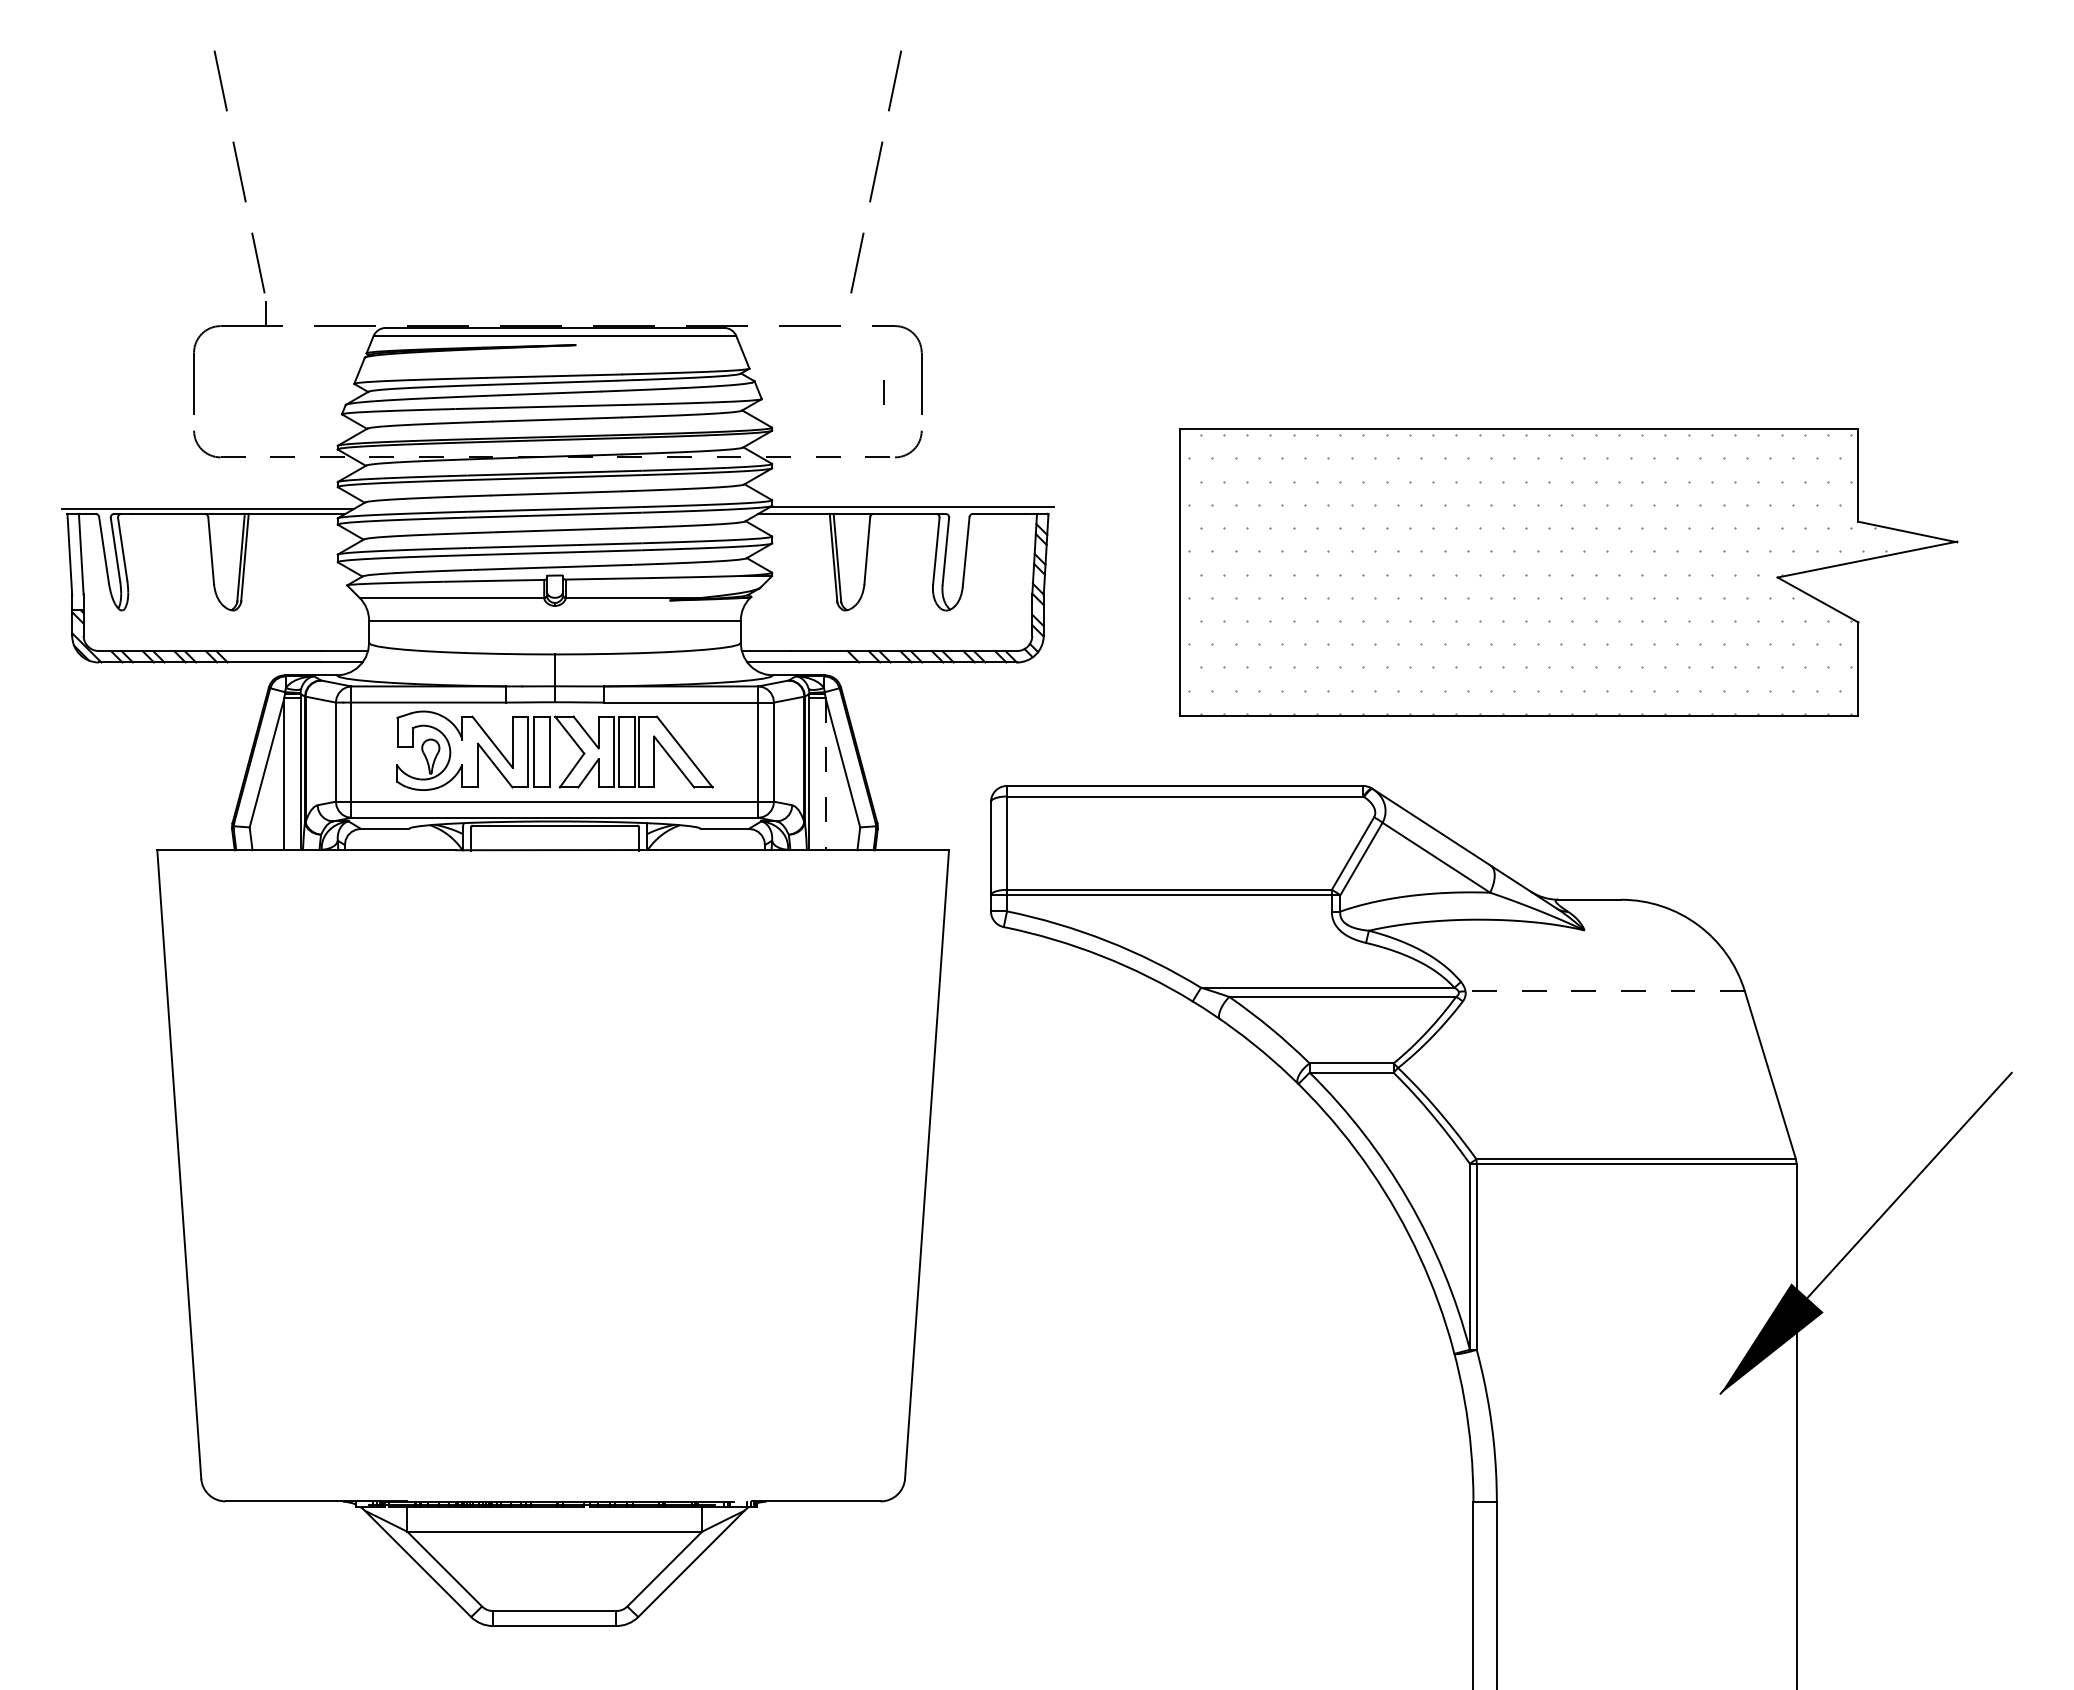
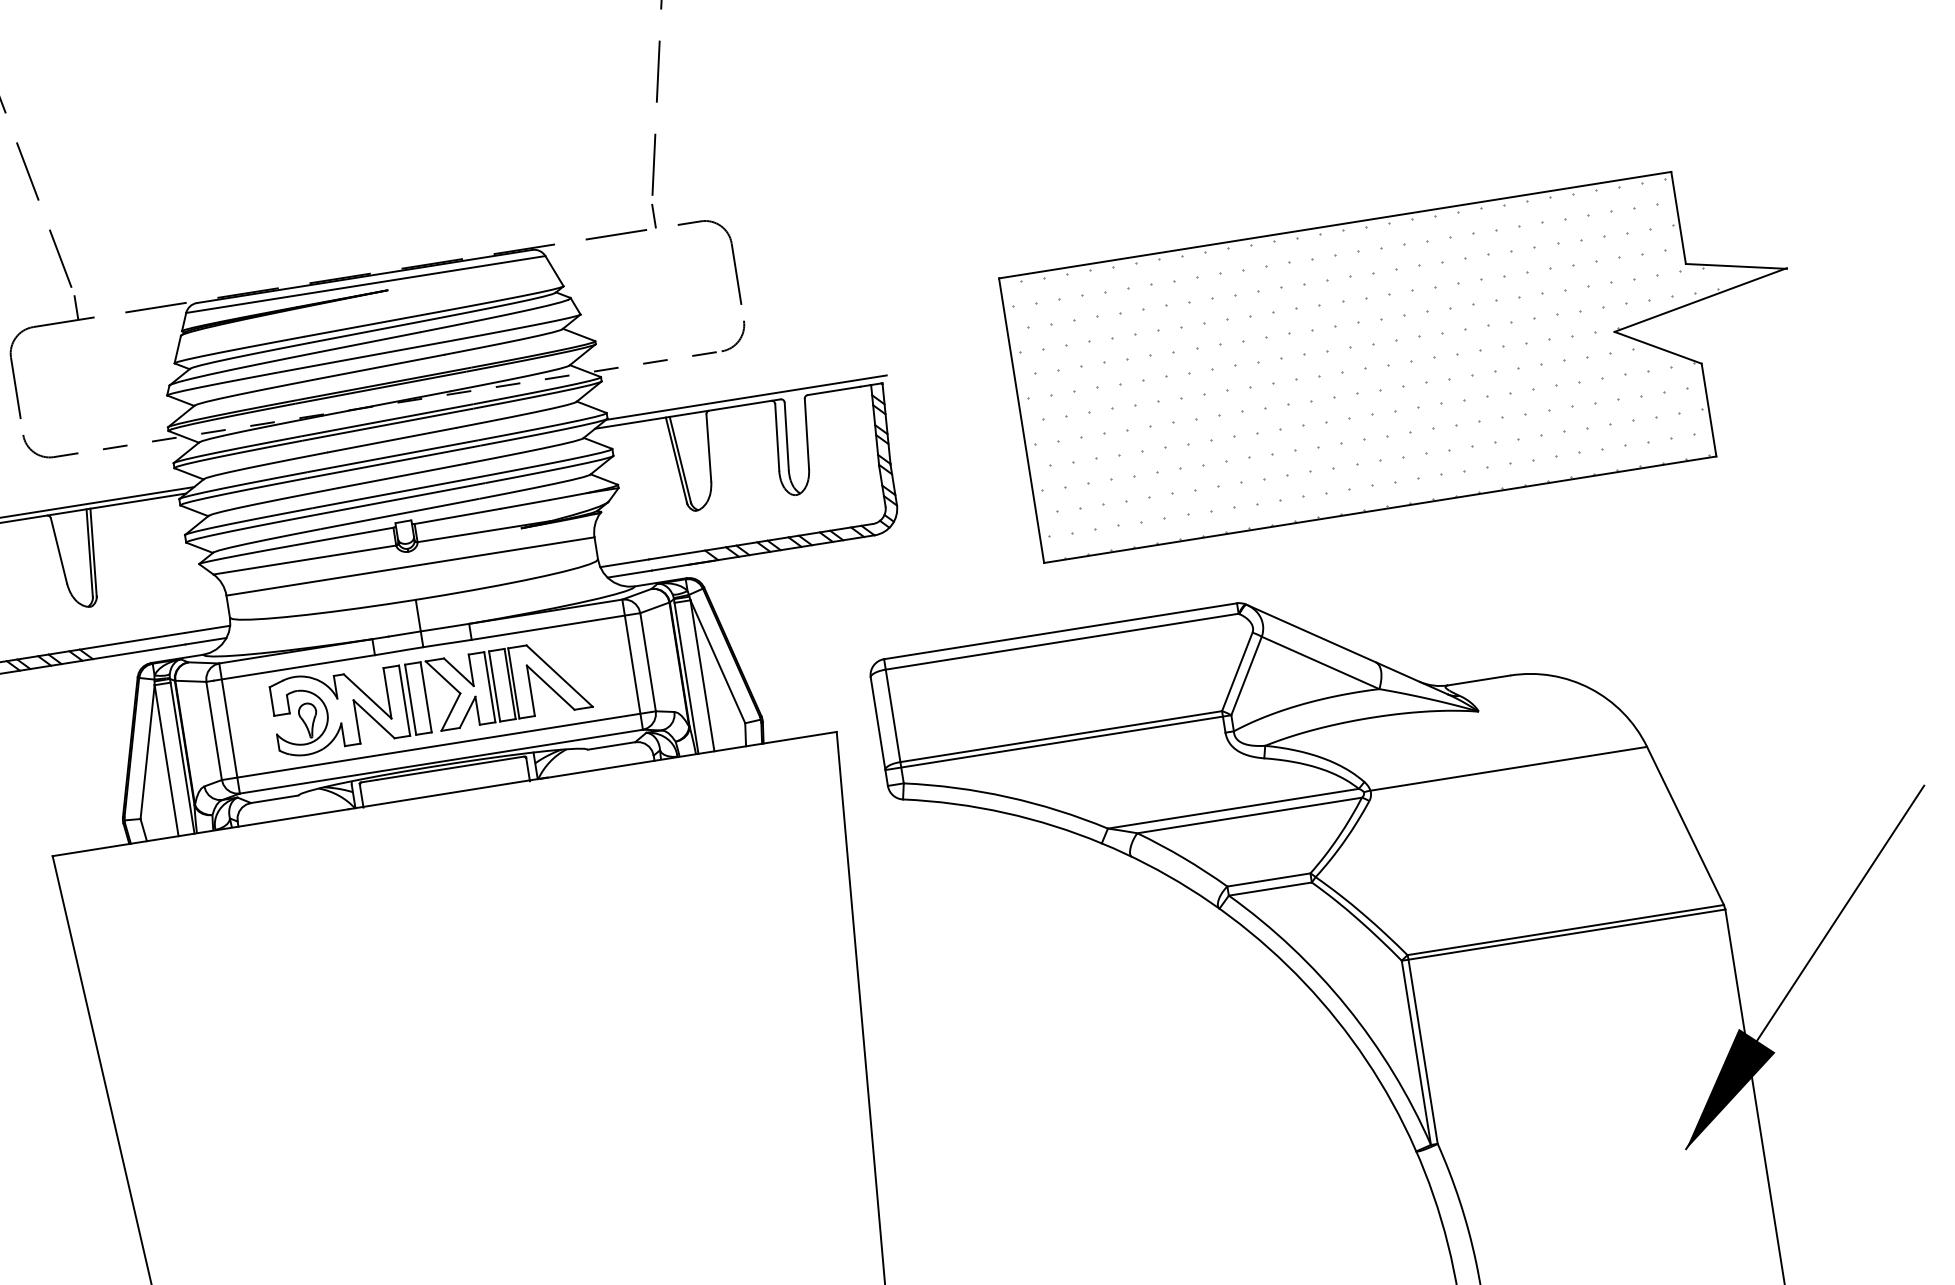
line: (883, 392) -> (653, 215), moved
line: (825, 774) -> (702, 676), dashed -> solid
line: (1605, 991) -> (1509, 768), dashed -> solid

